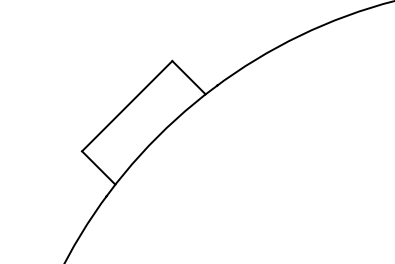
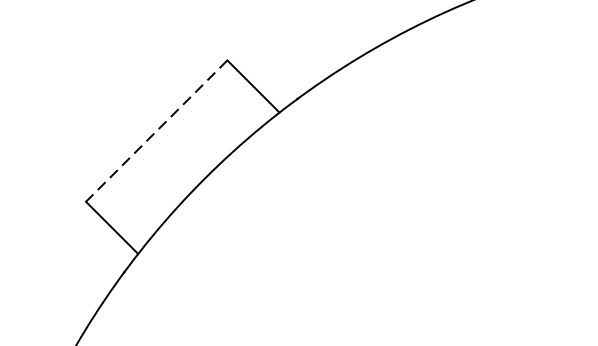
line: (127, 106) -> (157, 131), solid -> dashed

